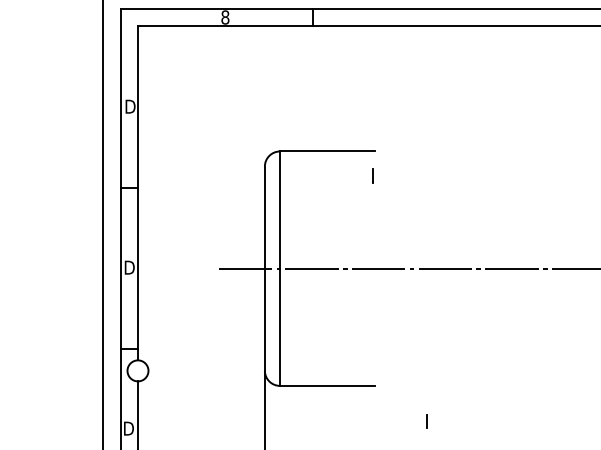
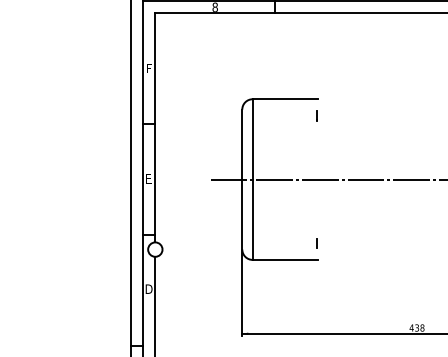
text: (129, 106) -> (149, 68), D -> F
text: (129, 267) -> (149, 178), D -> E
line: (427, 421) -> (316, 243), moved

